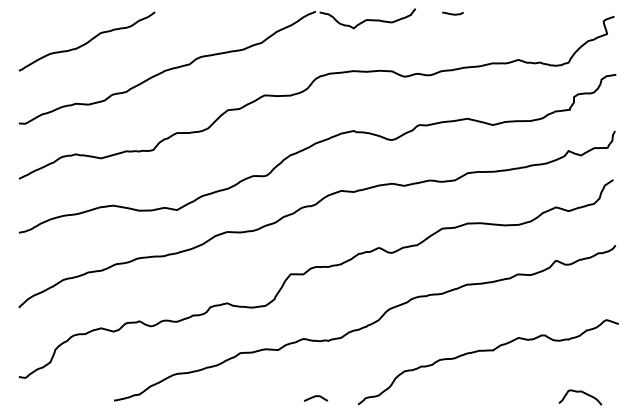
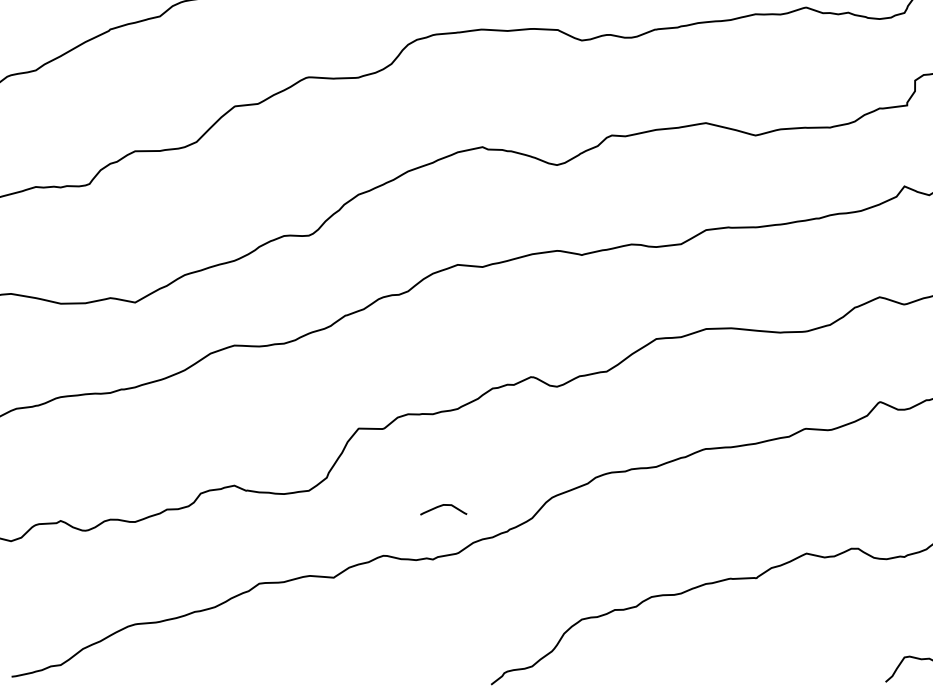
curve: (315, 397) -> (442, 507), moved

